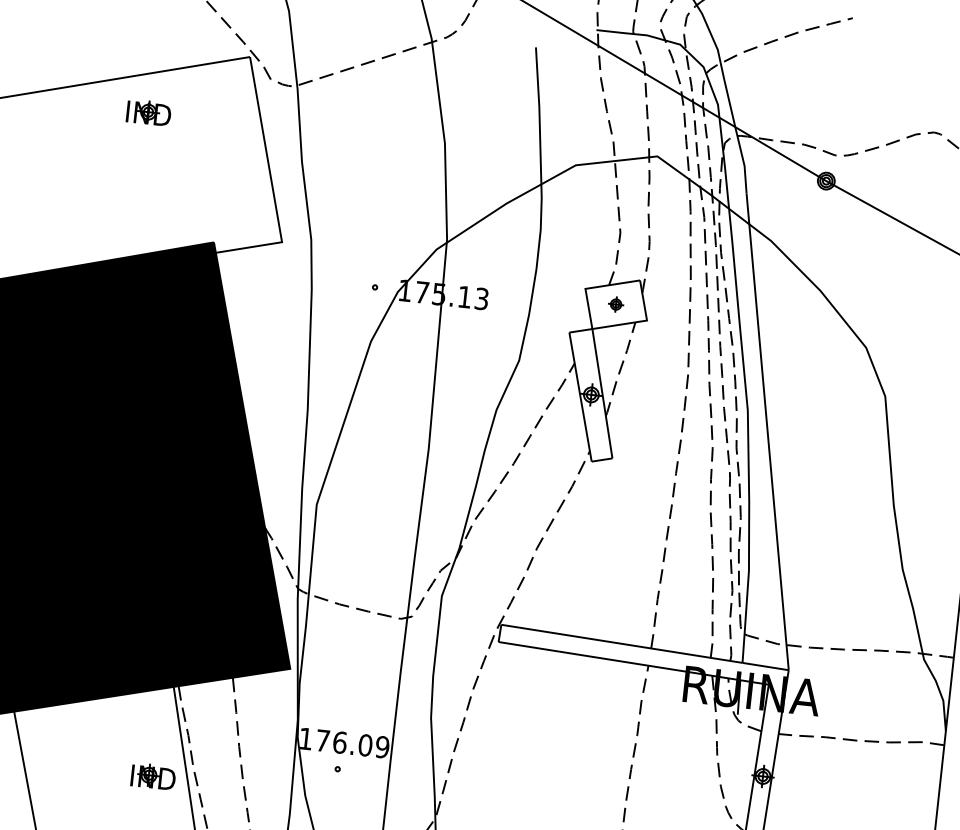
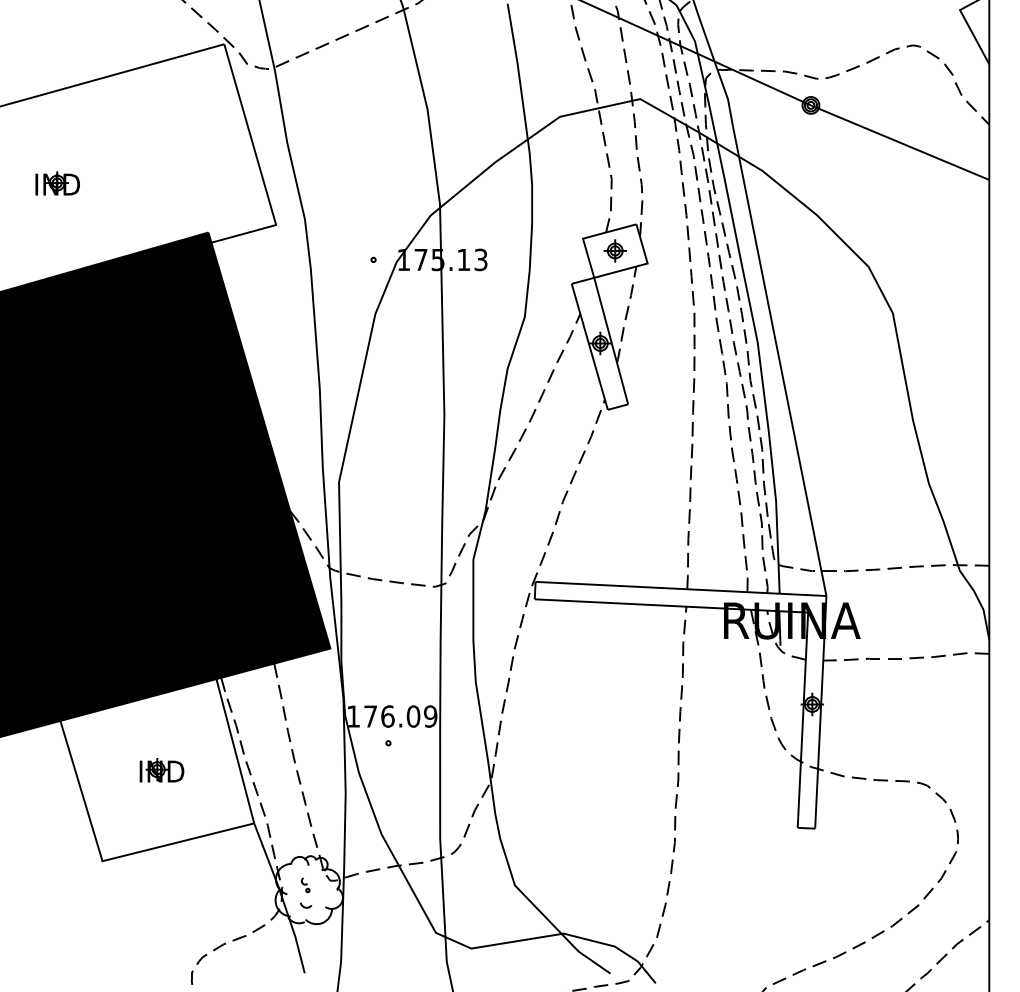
part: (148, 112) -> (57, 183), moved
part: (615, 304) -> (614, 250), size x1.43
part: (152, 776) -> (161, 770), moved

